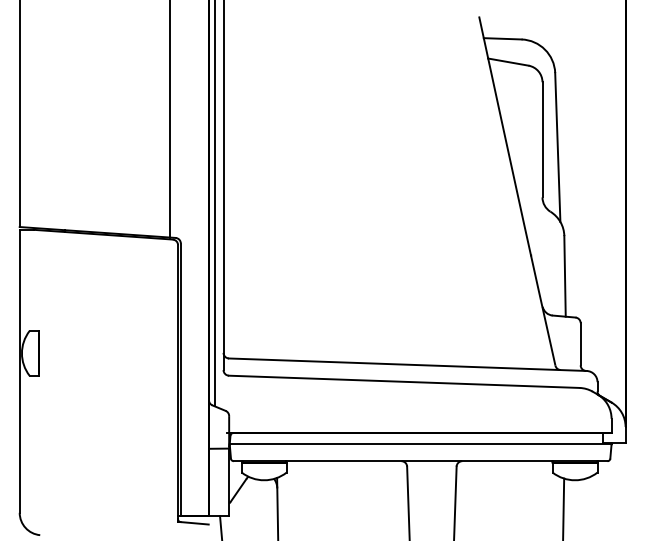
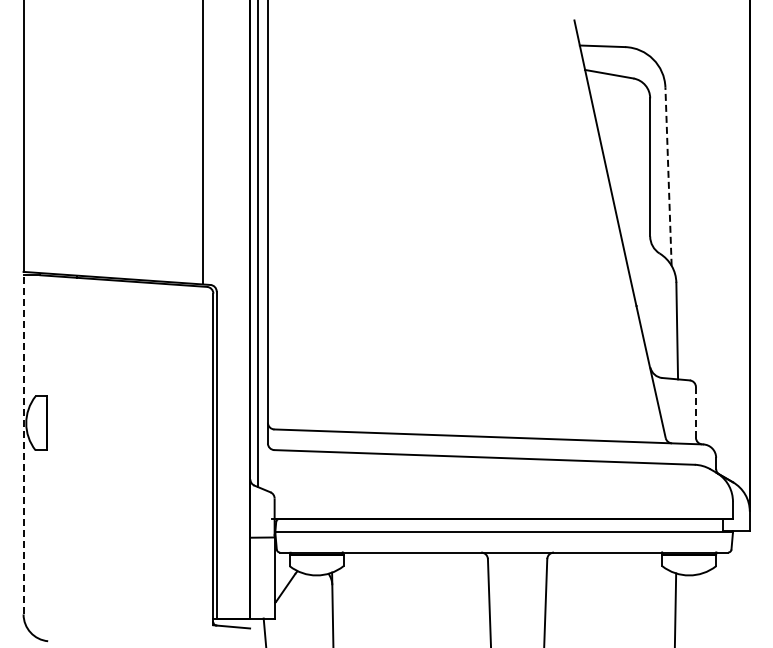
line: (557, 147) -> (668, 176), solid -> dashed
line: (580, 343) -> (695, 411), solid -> dashed
line: (19, 371) -> (23, 444), solid -> dashed

